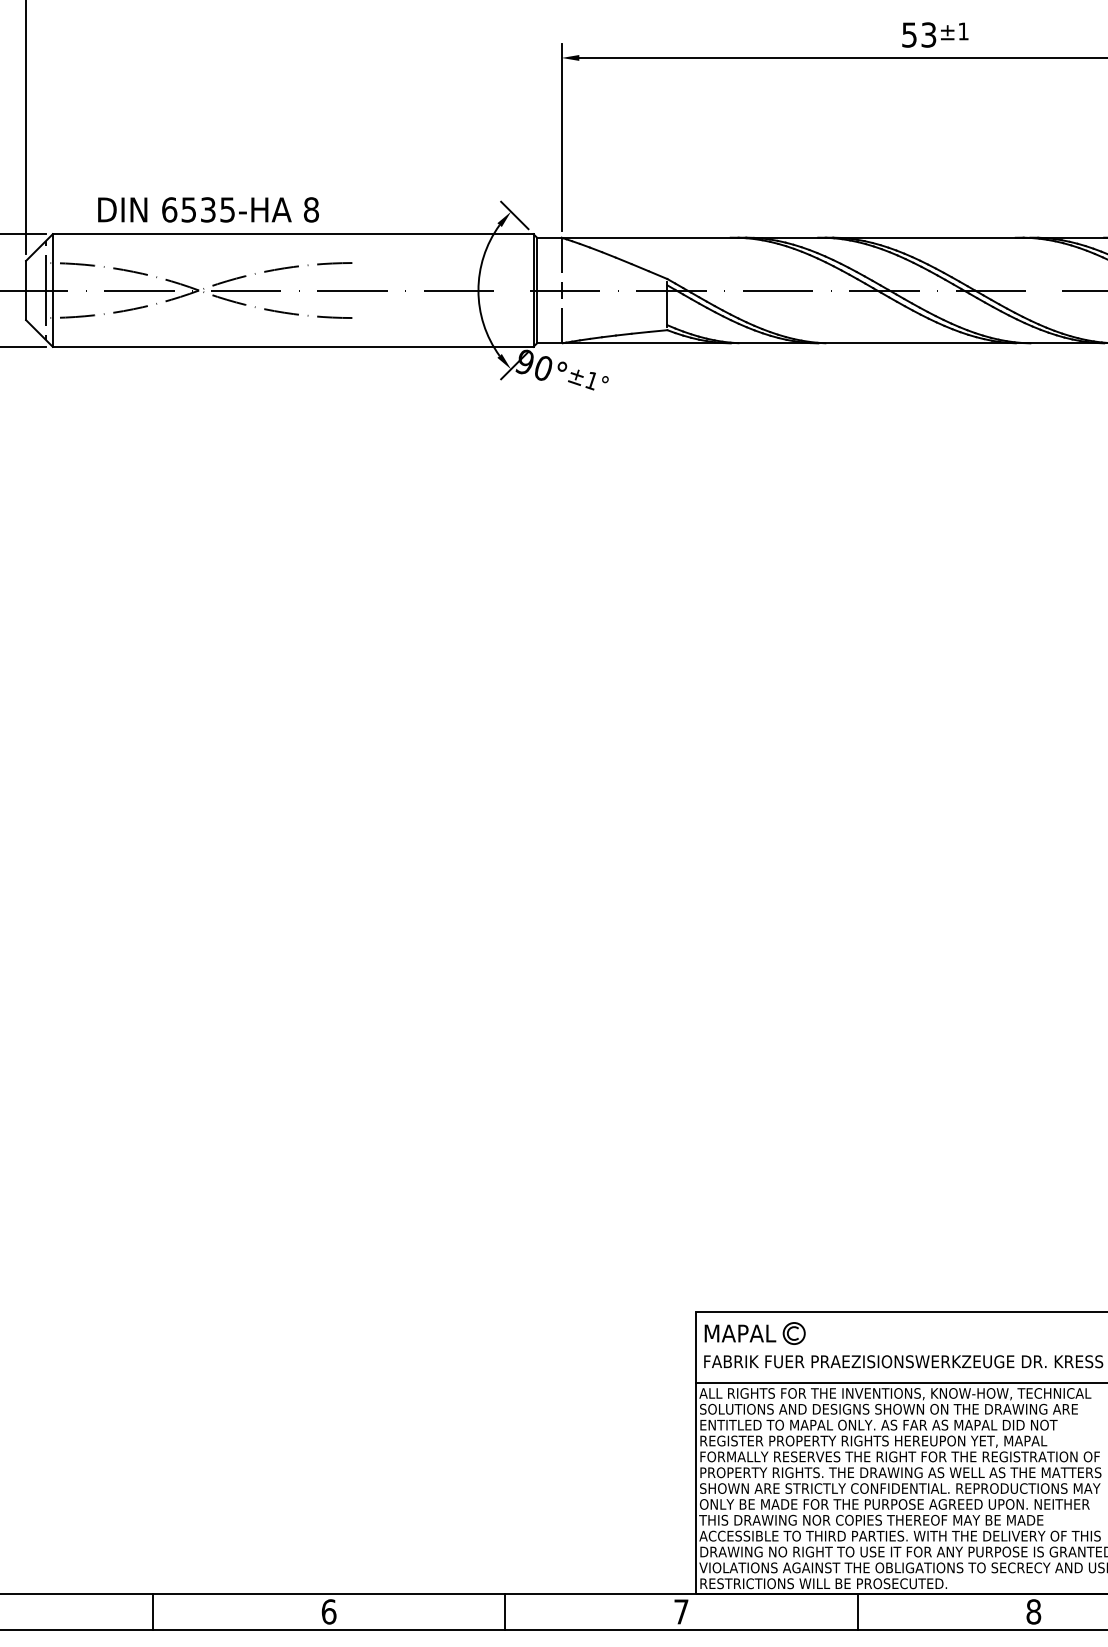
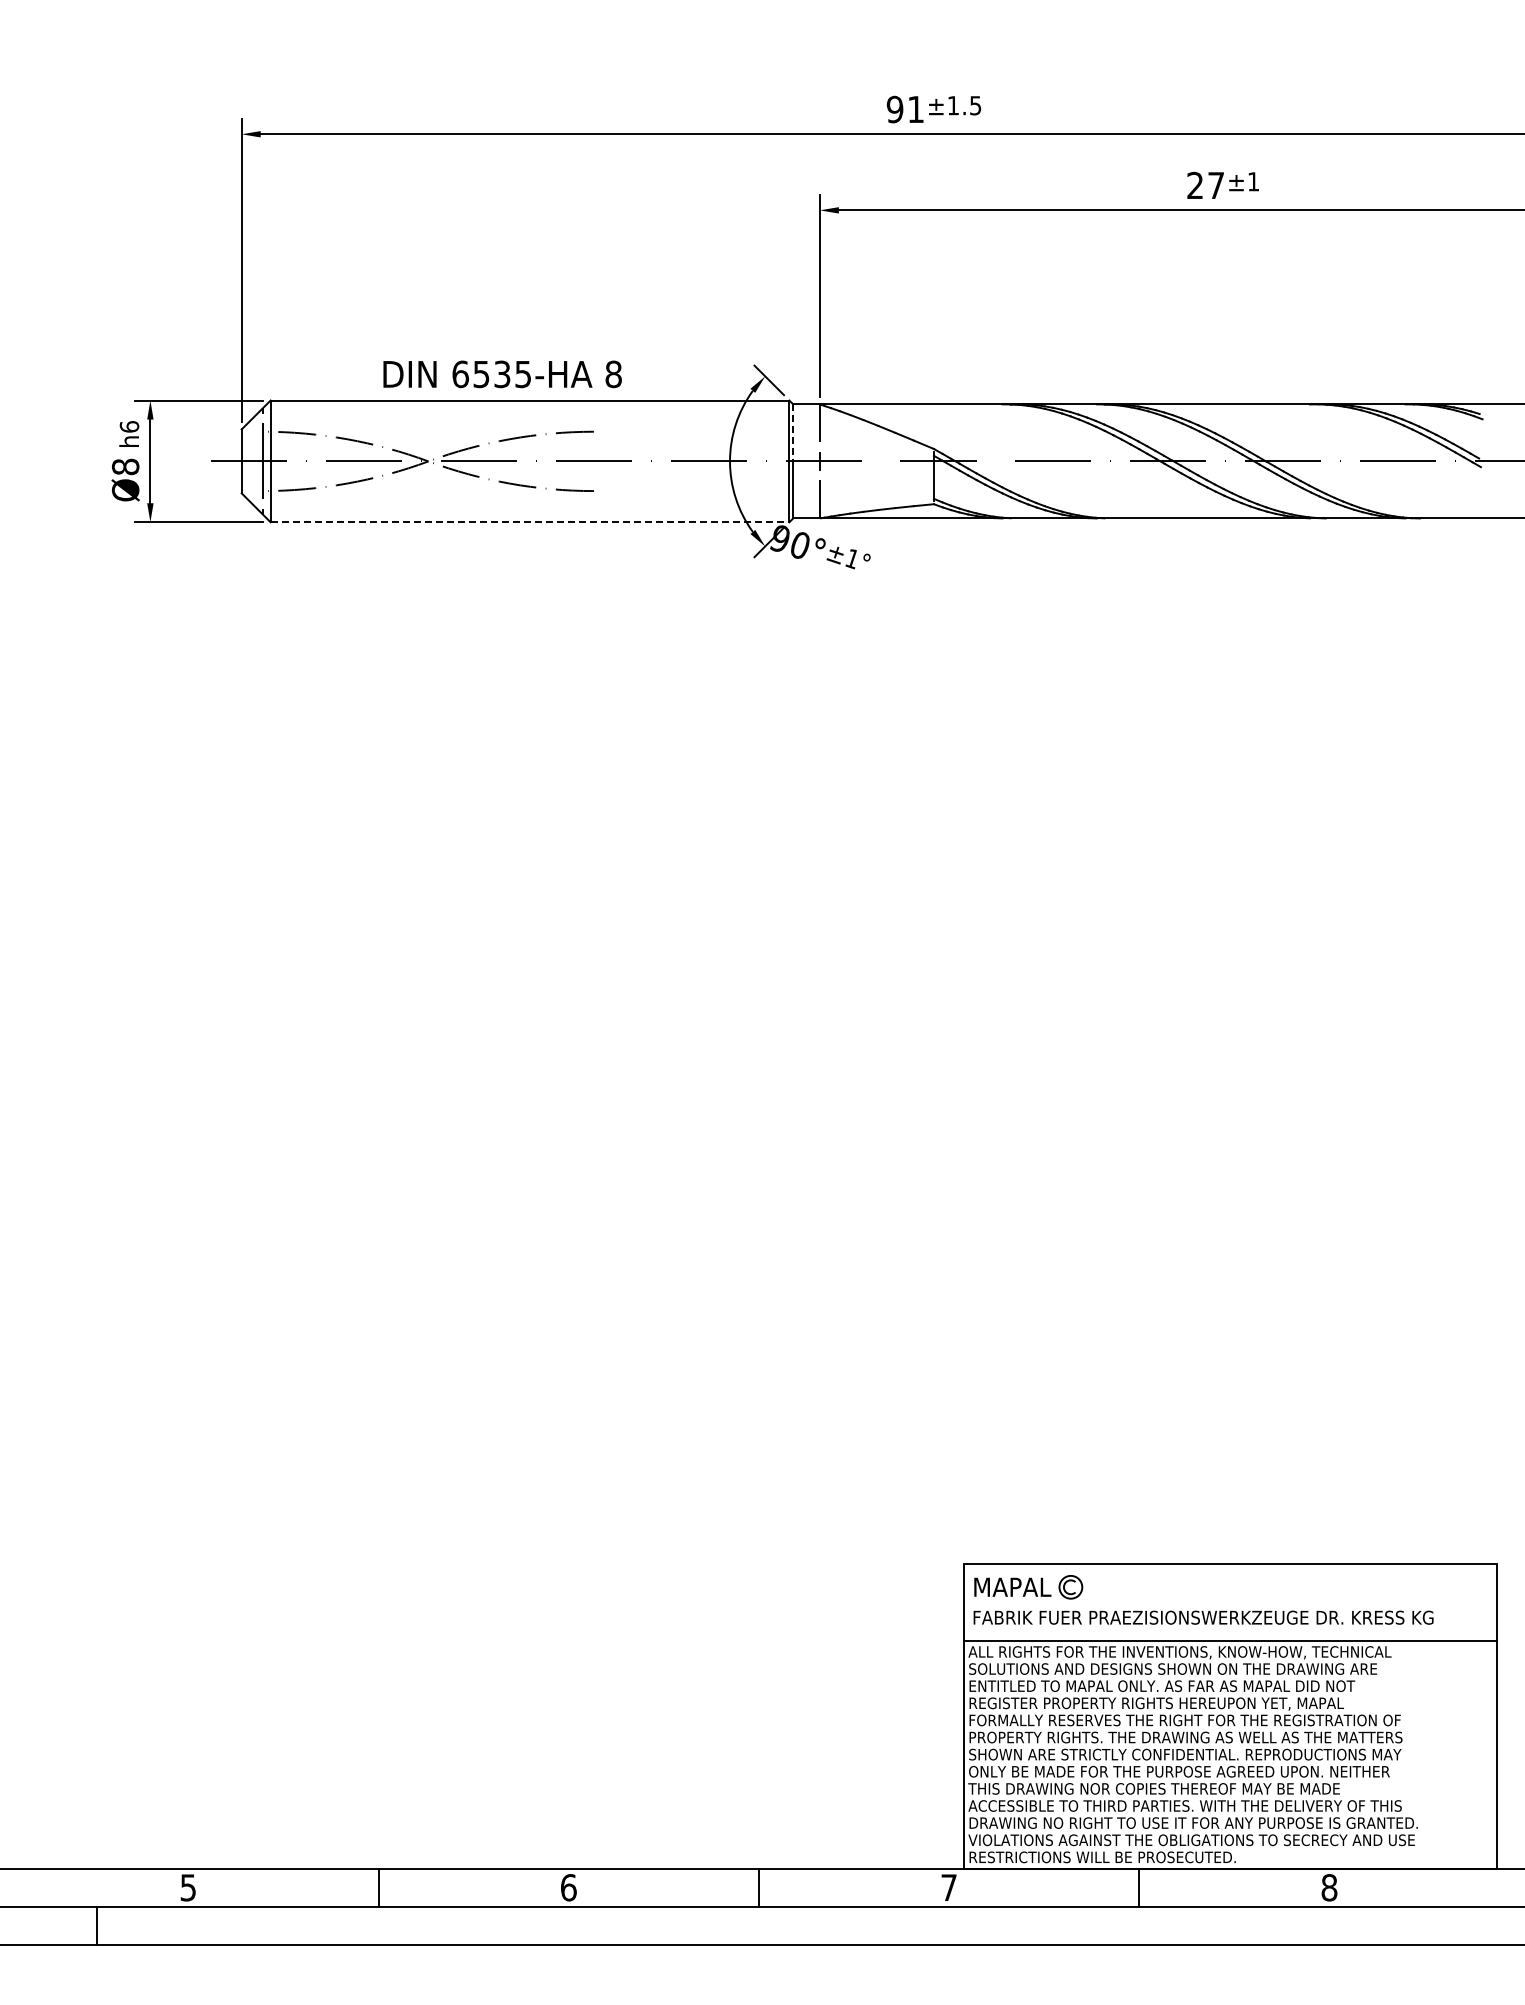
text: (918, 34) -> (1205, 185), 53 -> 27
text: (208, 210) -> (502, 374), moved
line: (537, 263) -> (793, 432), solid -> dashed
line: (293, 347) -> (530, 522), solid -> dashed

